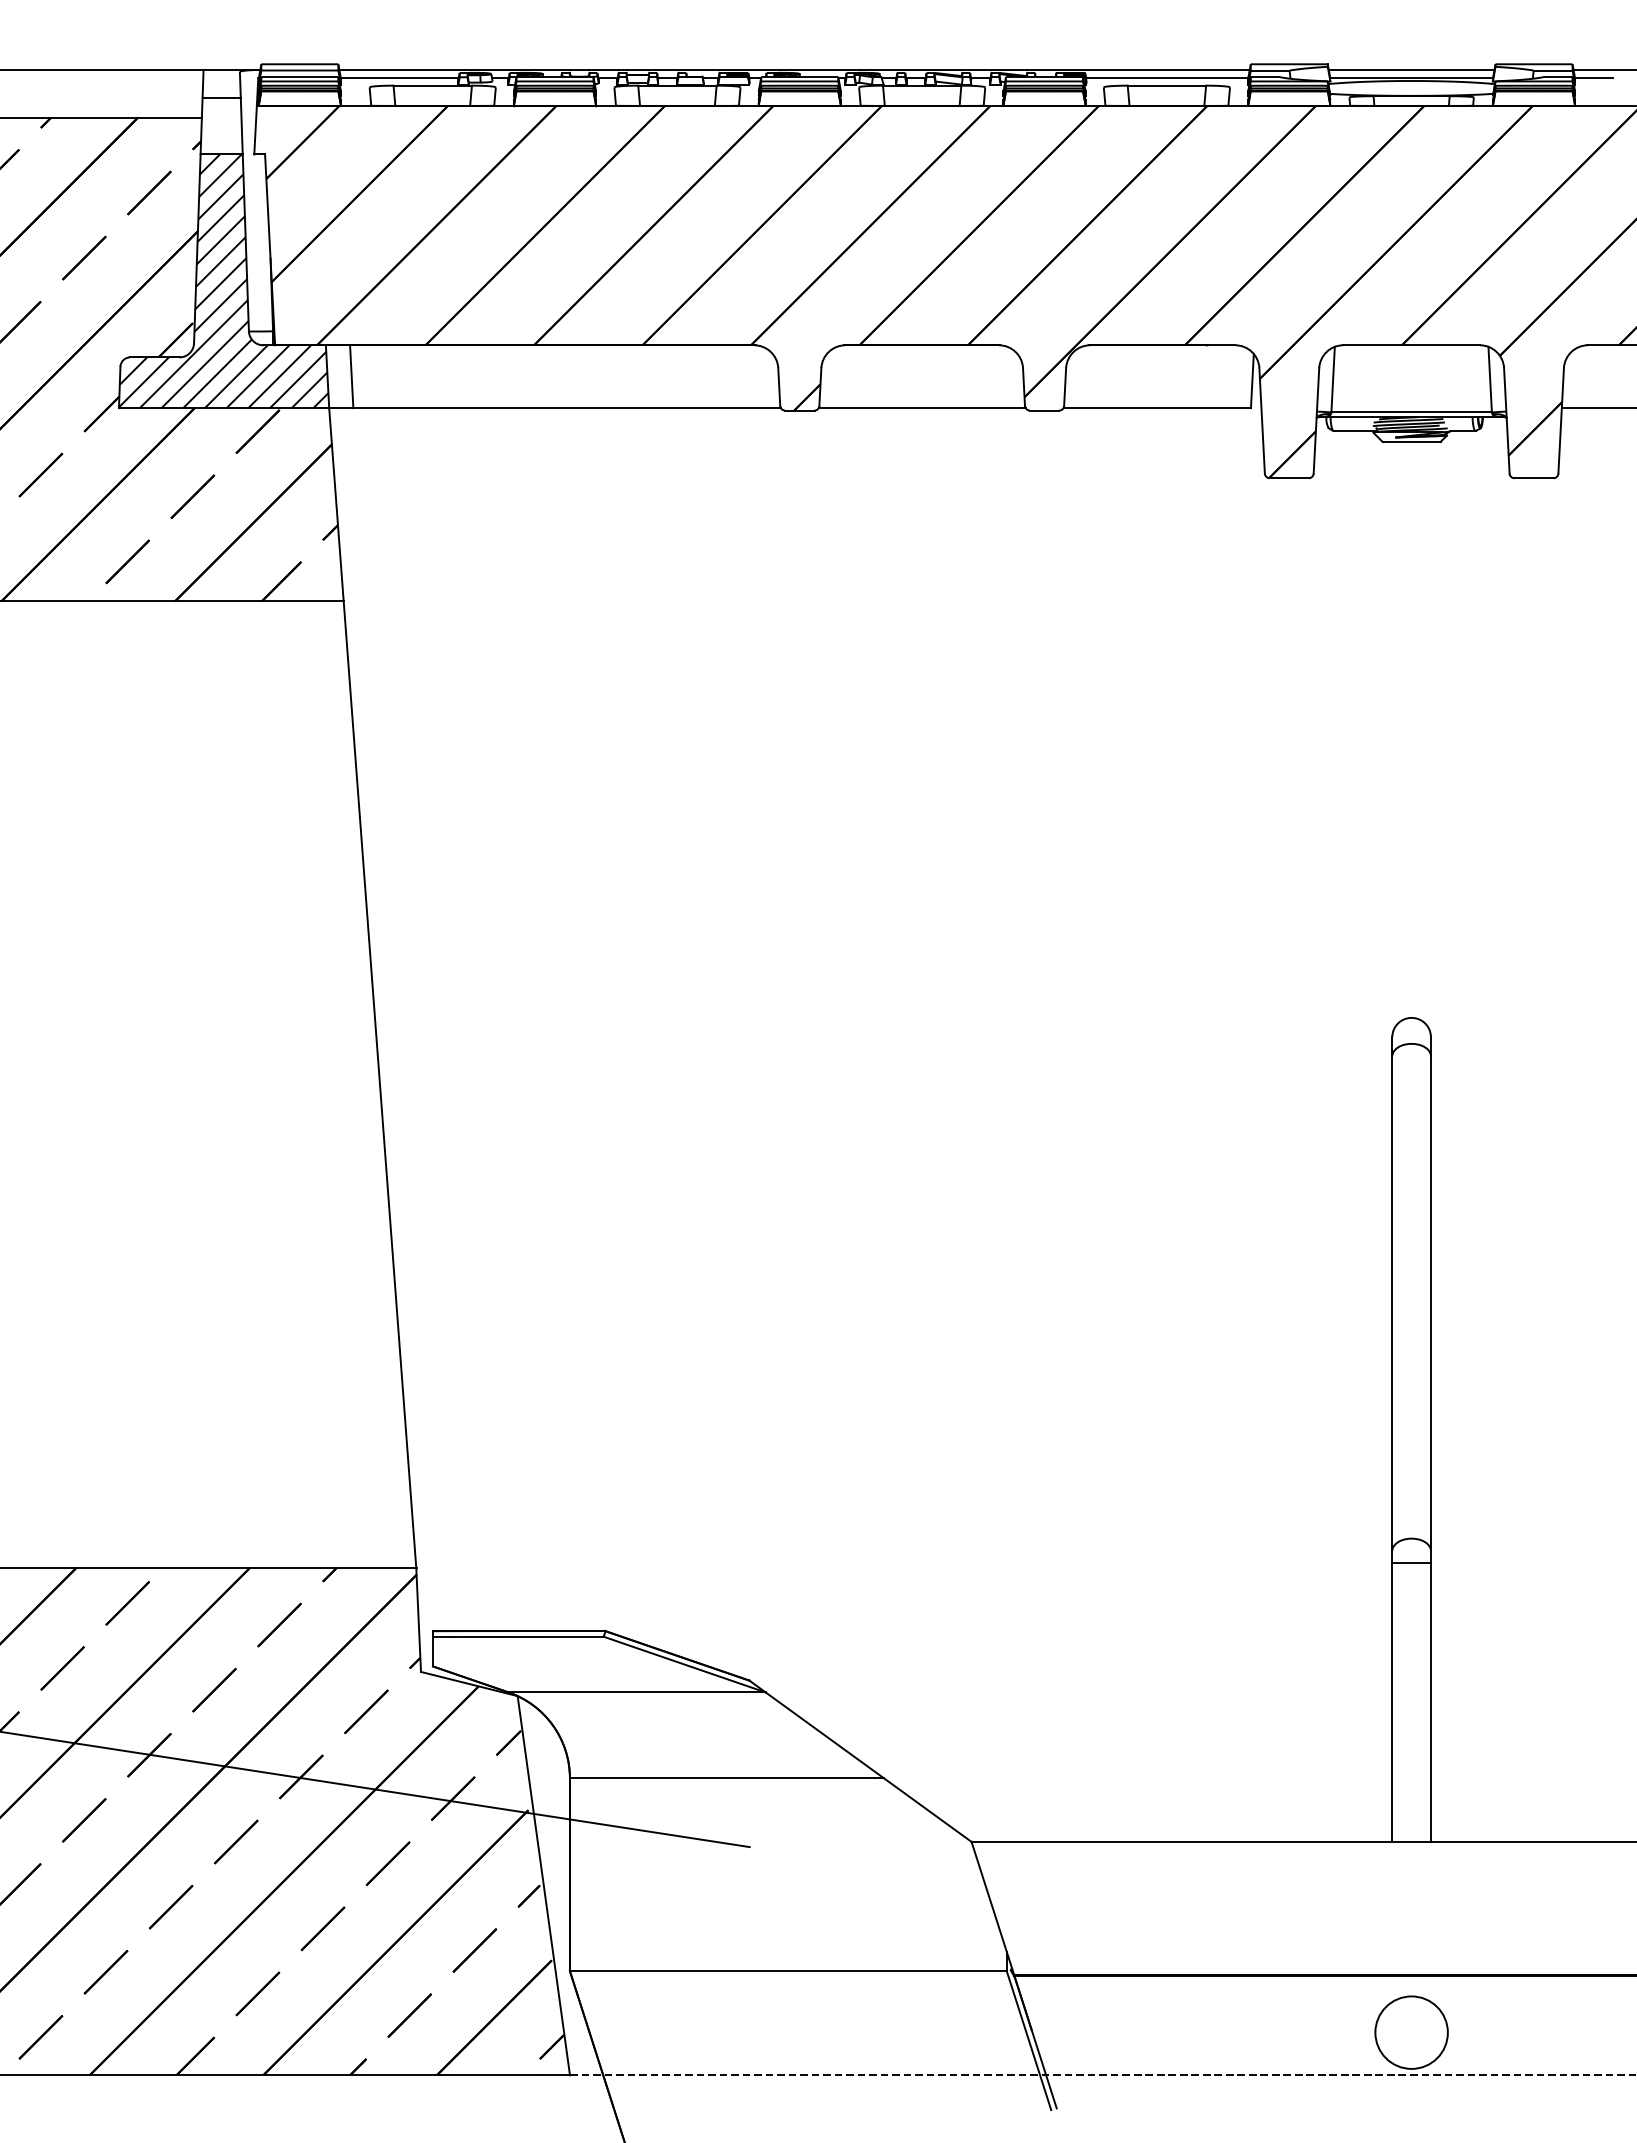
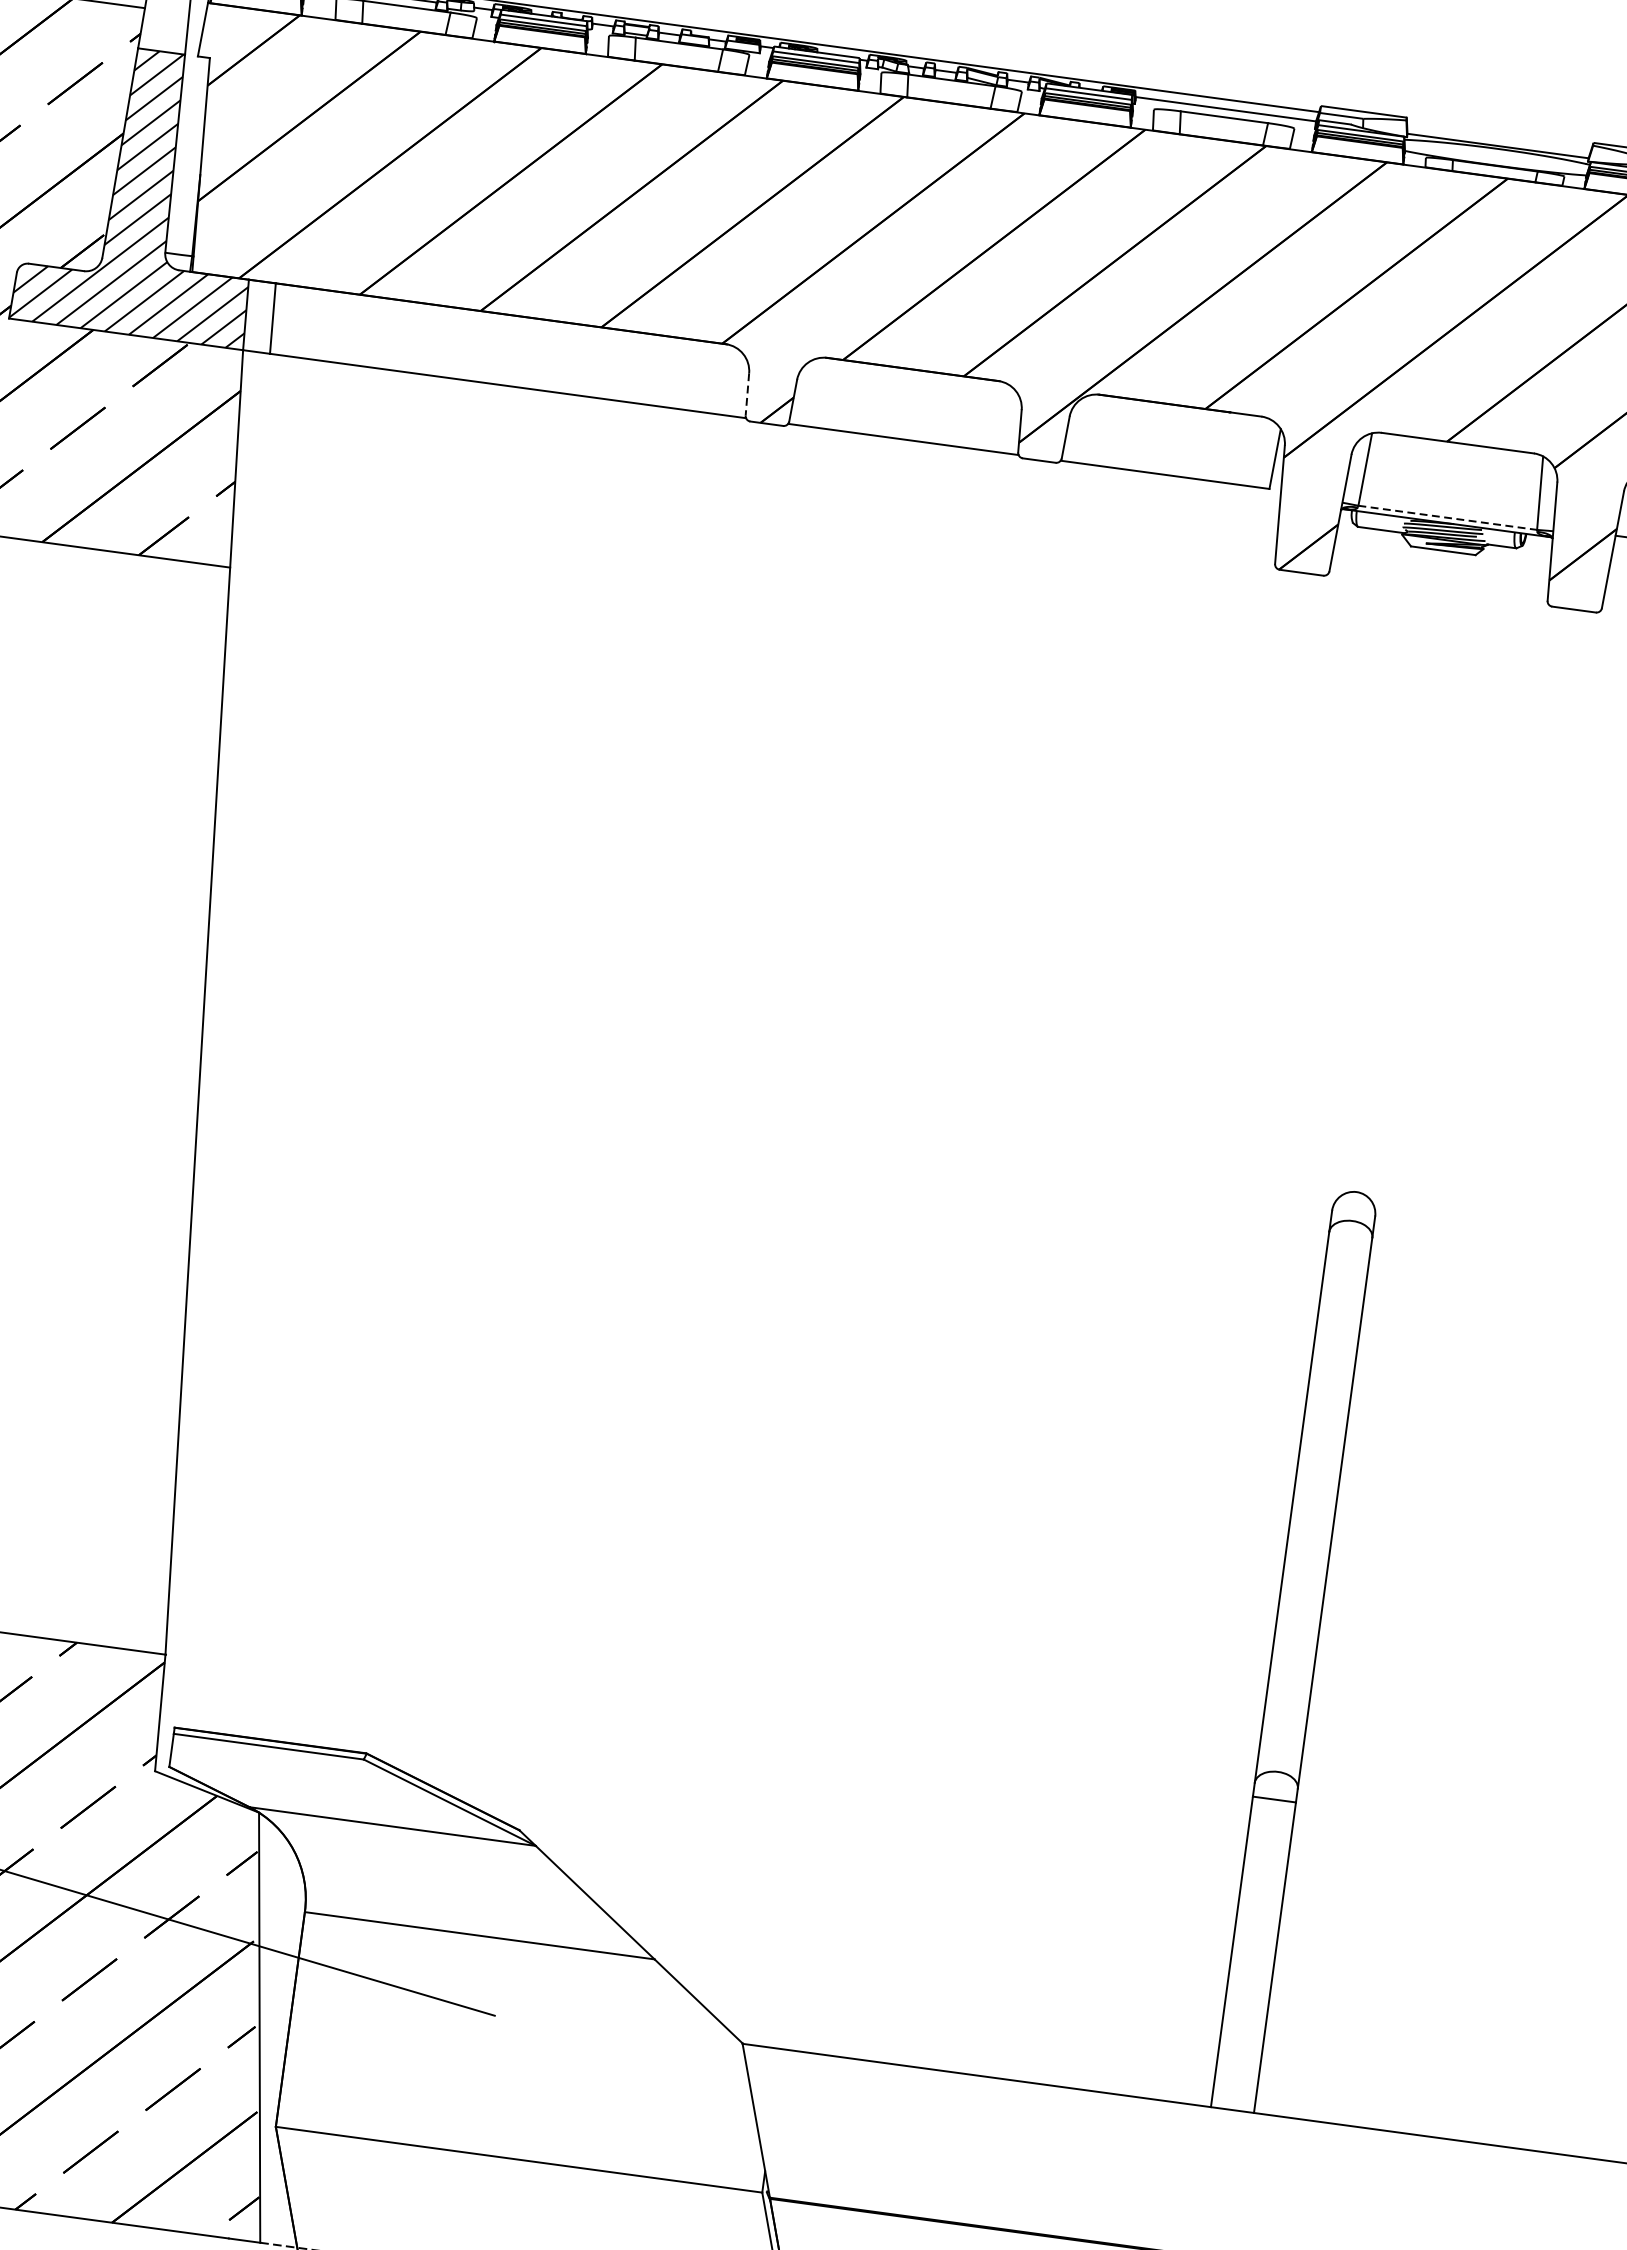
line: (1411, 69) -> (1499, 136), removed
line: (779, 387) -> (747, 394), solid -> dashed
line: (1412, 412) -> (1448, 518), solid -> dashed

